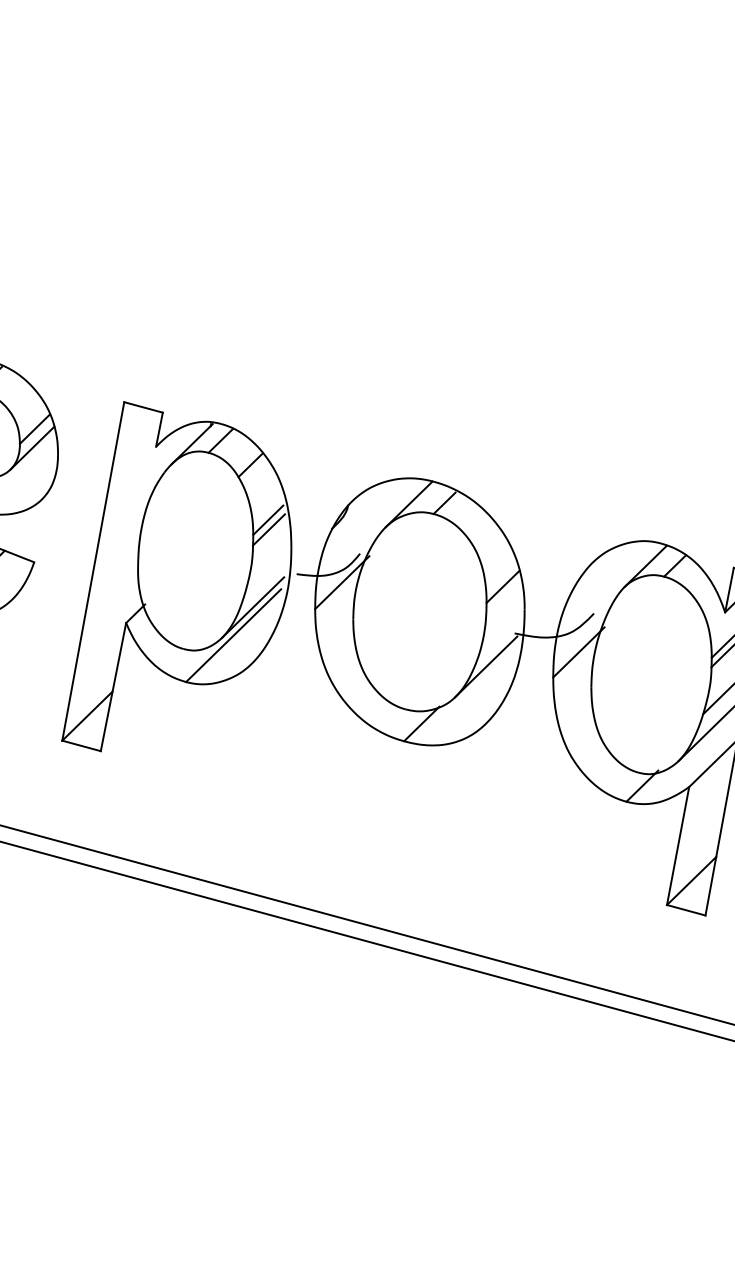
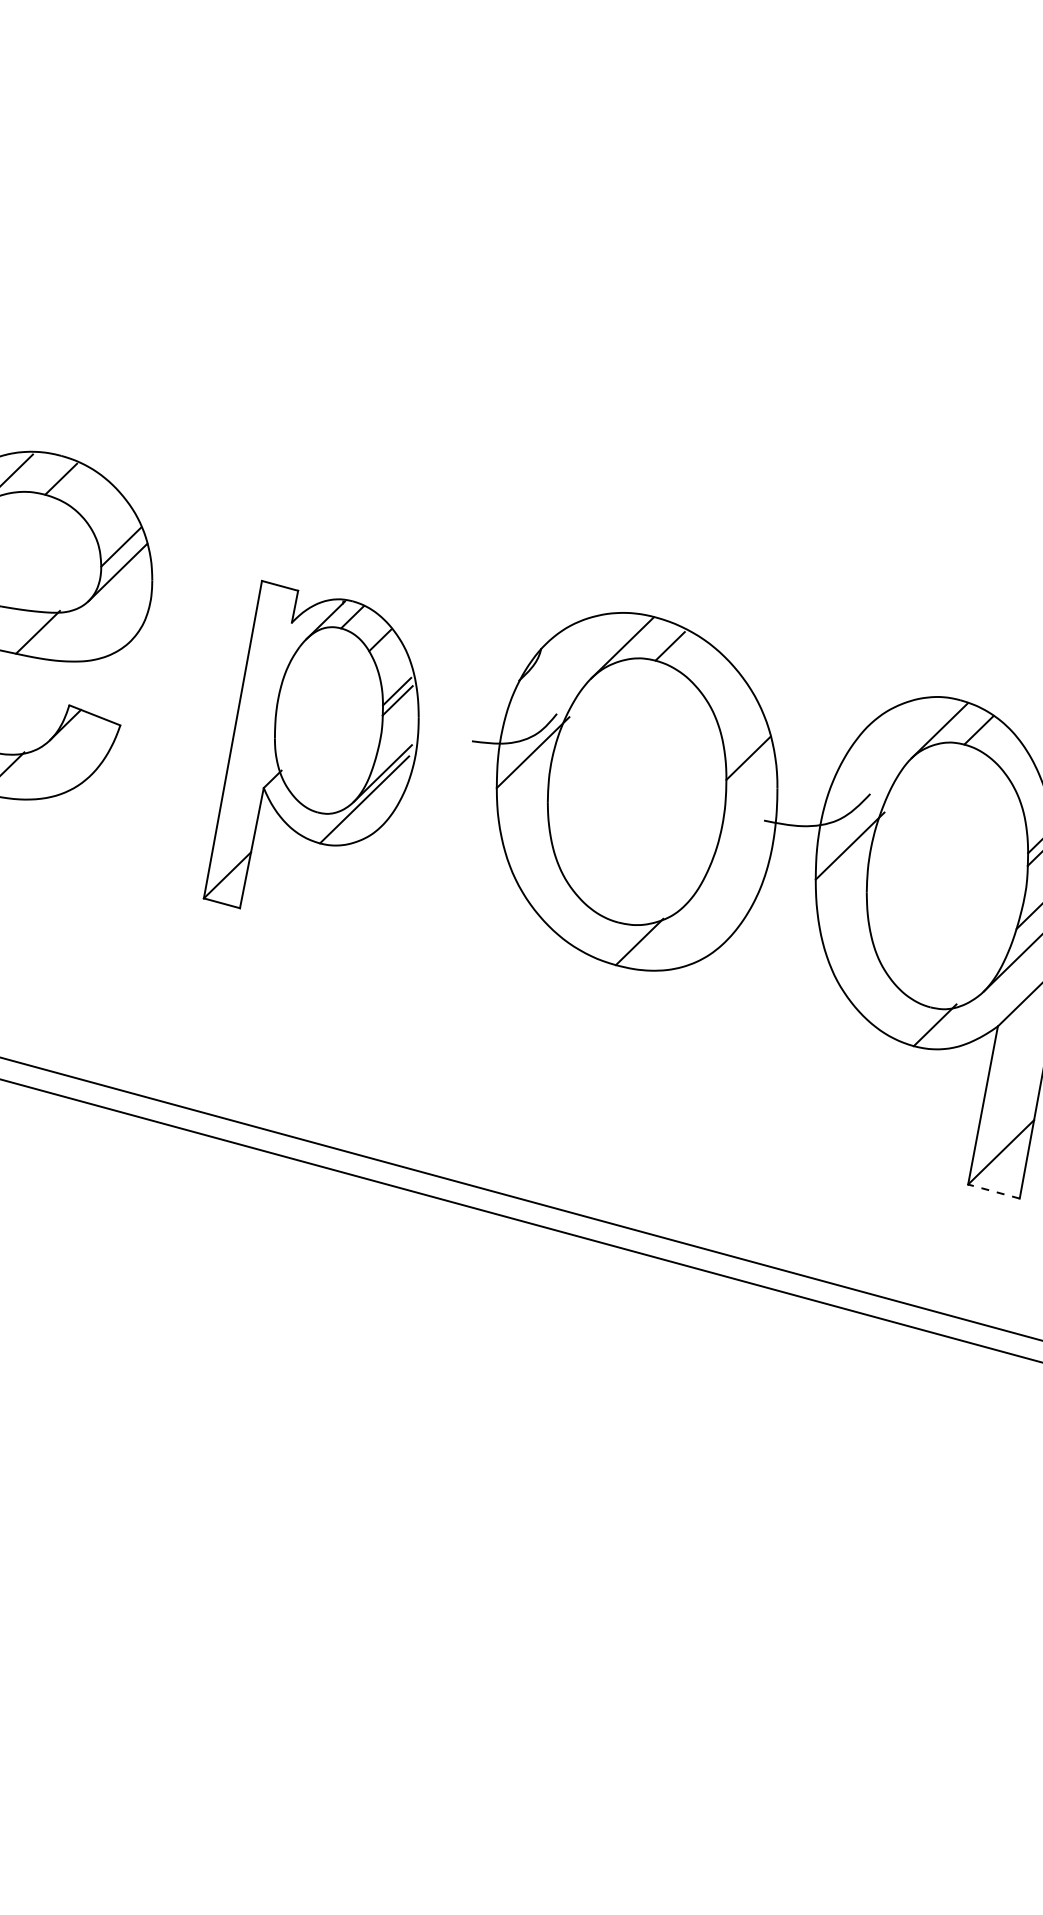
part: (176, 576) -> (310, 744), size x0.7
line: (485, 666) -> (725, 864), removed
line: (685, 910) -> (993, 1191), solid -> dashed

